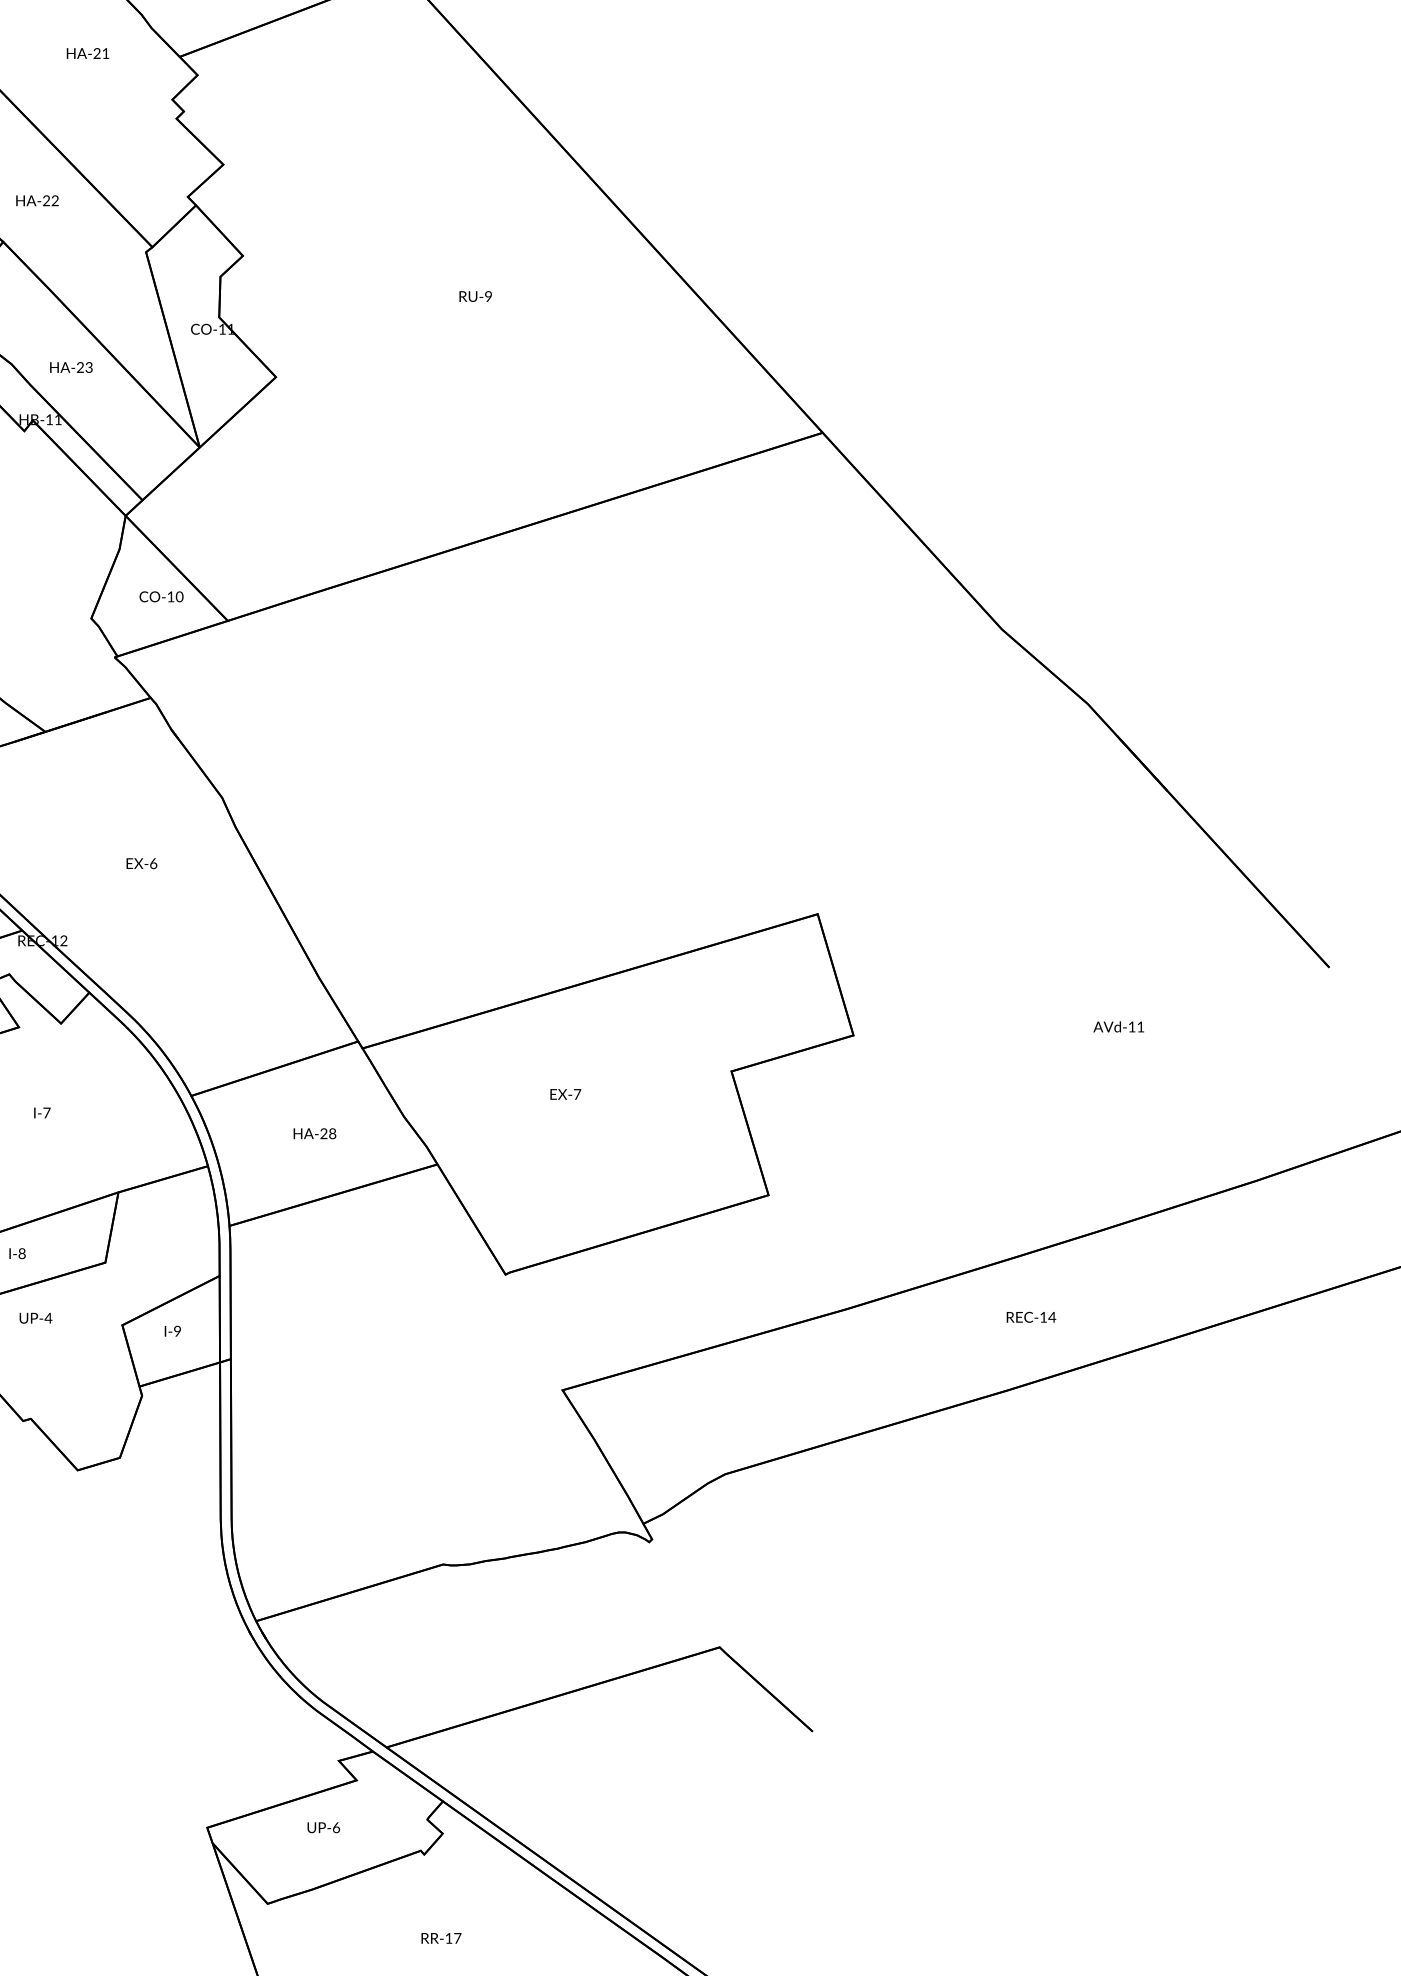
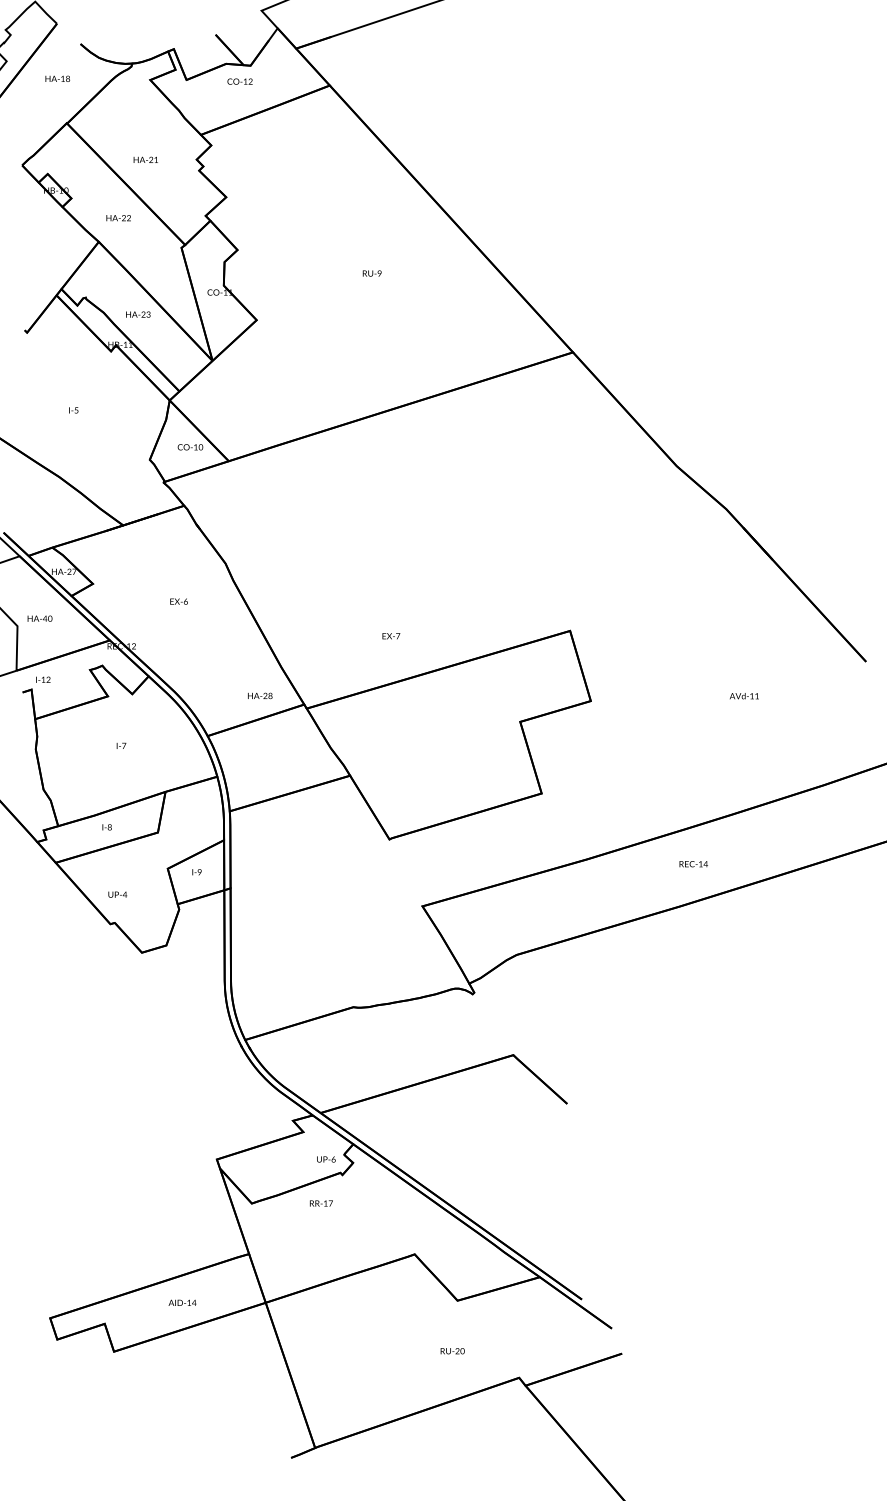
text: (87, 52) -> (145, 159), moved
text: (566, 1094) -> (391, 636), moved
text: (315, 1132) -> (260, 695), moved
text: (35, 1317) -> (117, 894), moved
text: (324, 1827) -> (326, 1159), moved
text: (441, 1938) -> (321, 1203), moved

